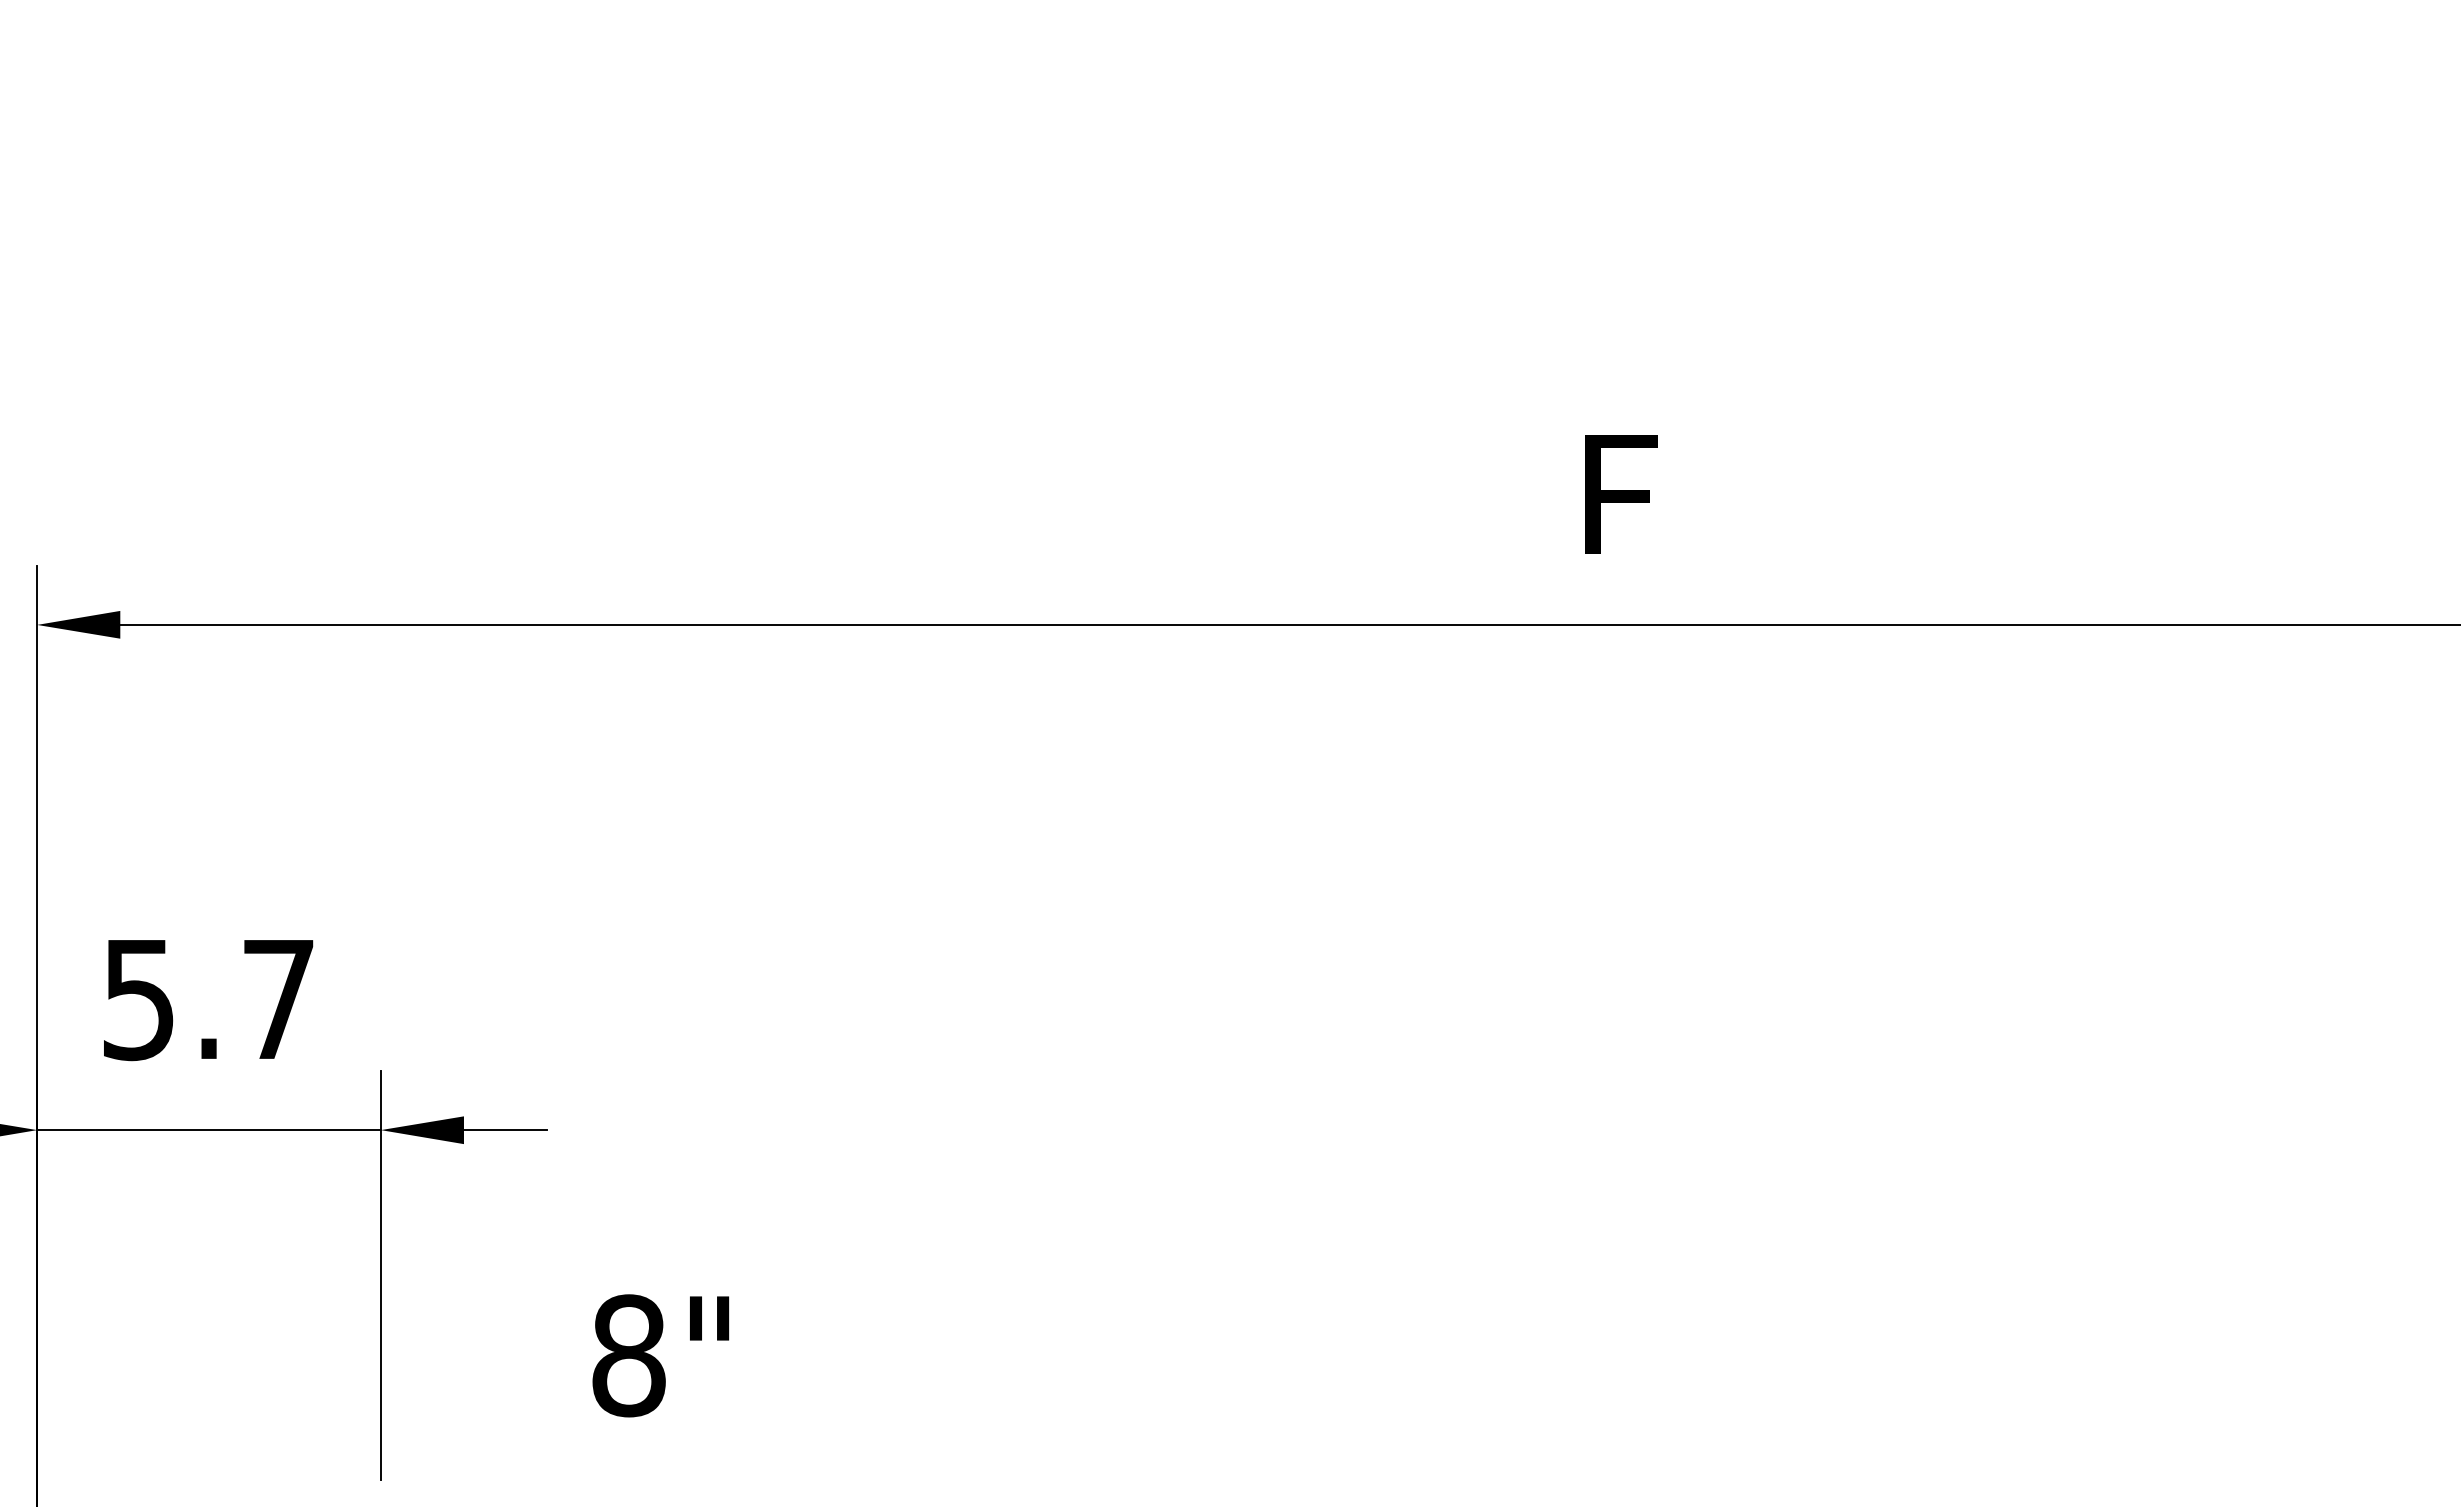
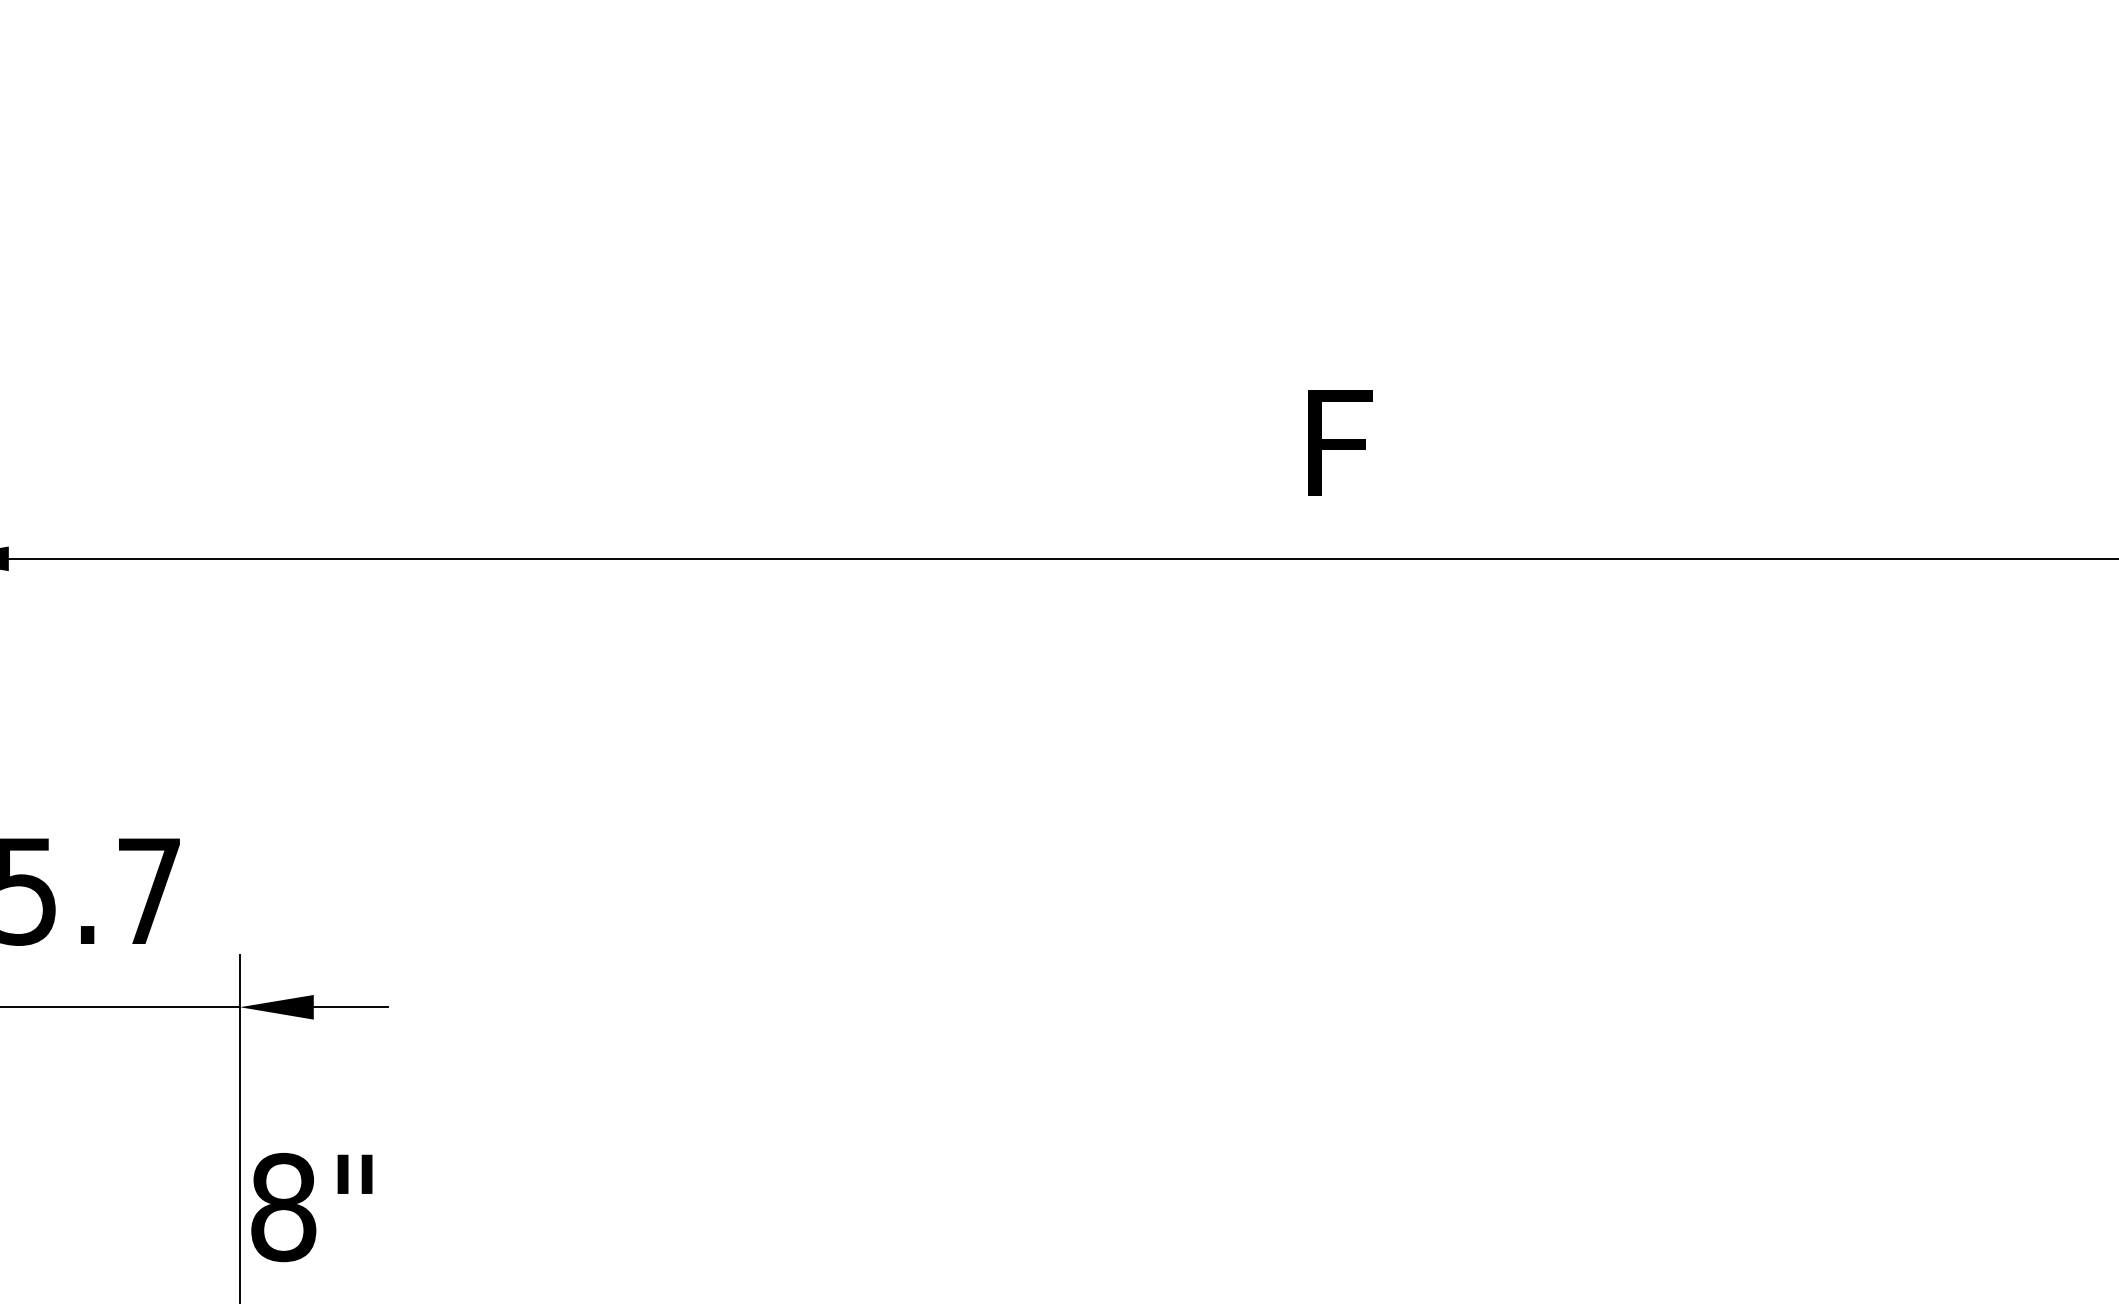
text: (660, 1355) -> (311, 1207), moved

